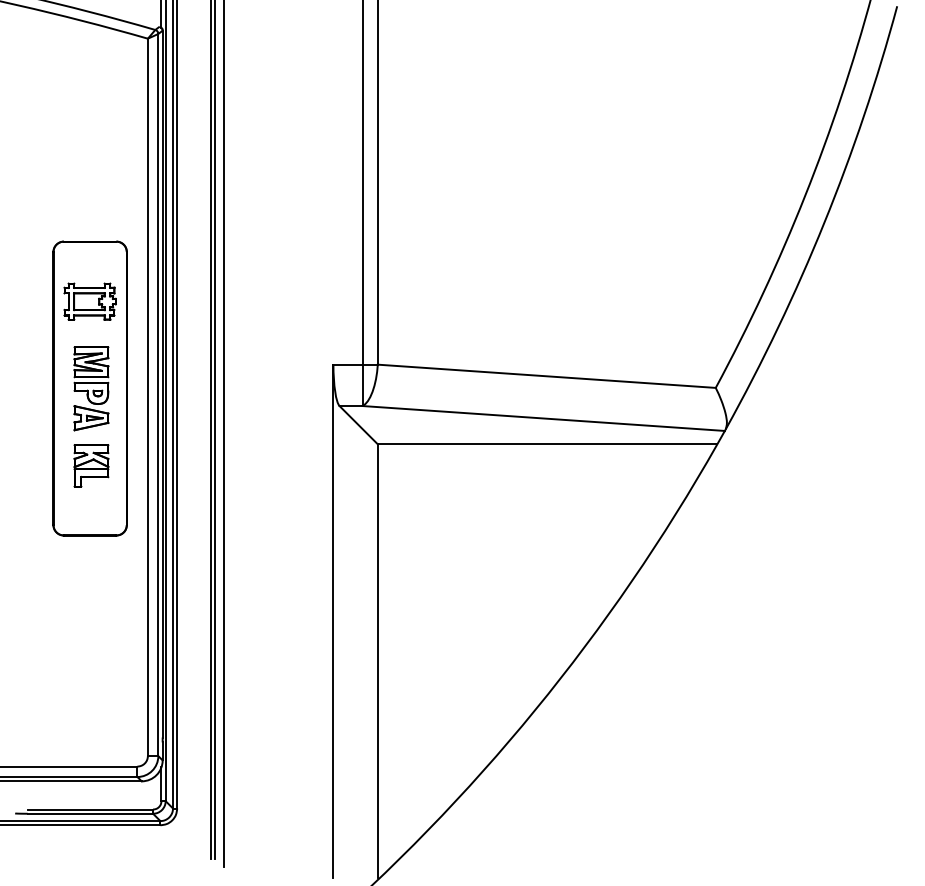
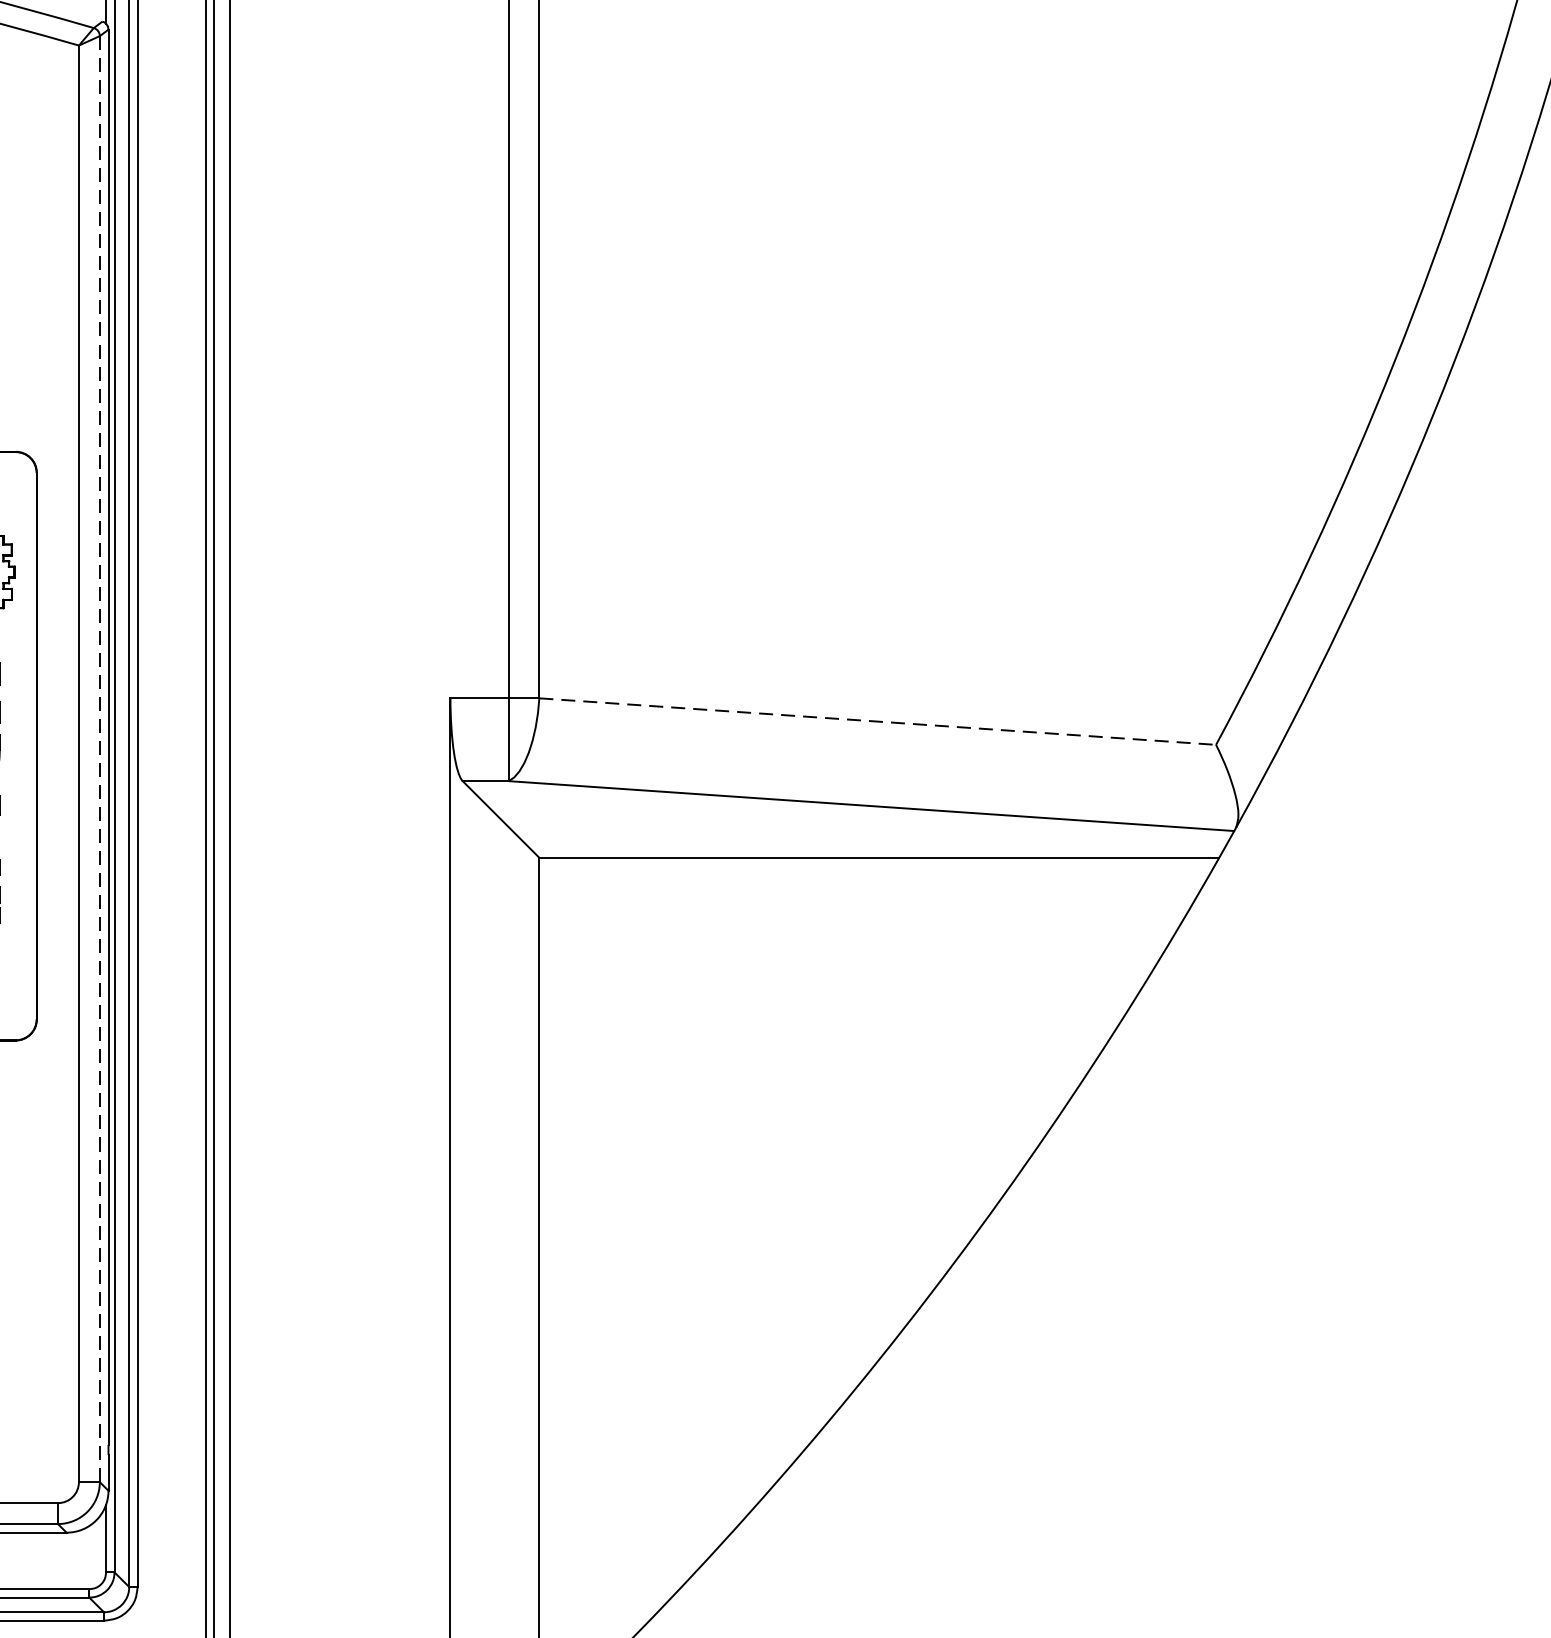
line: (547, 376) -> (879, 721), solid -> dashed
line: (158, 395) -> (100, 760), solid -> dashed

